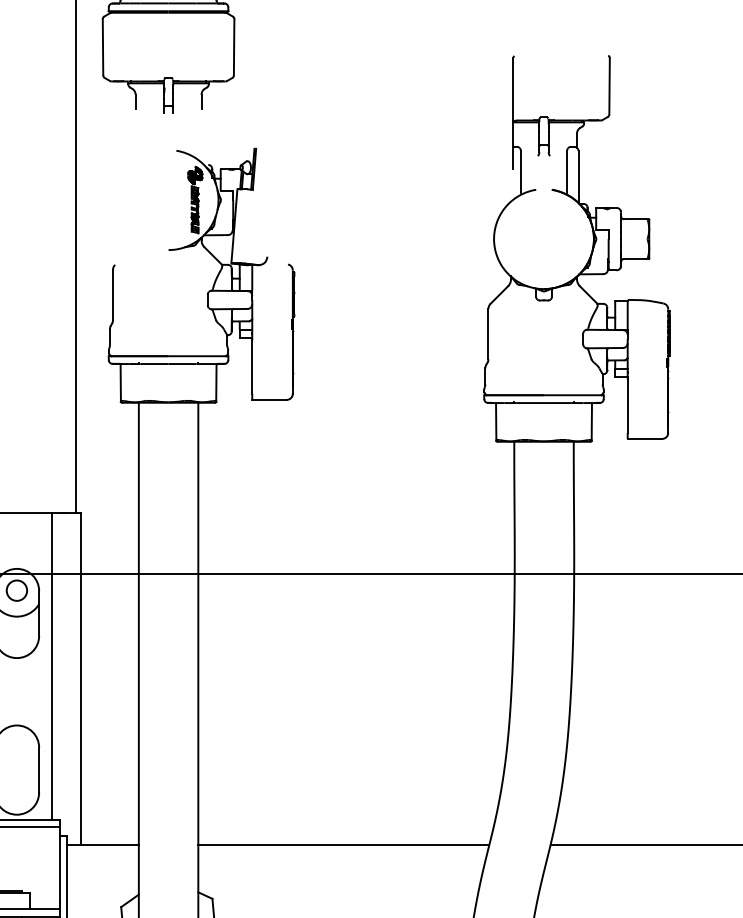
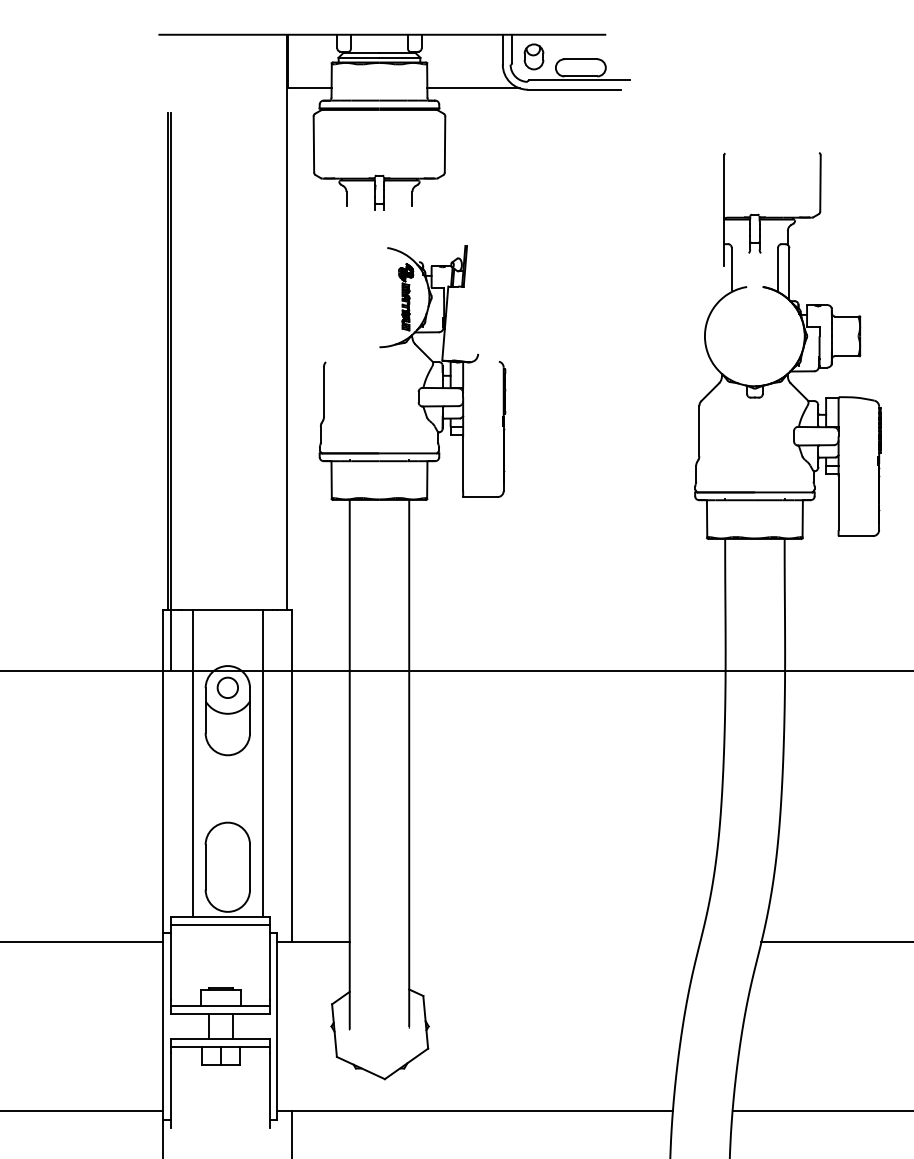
line: (343, 845) -> (554, 942), removed

